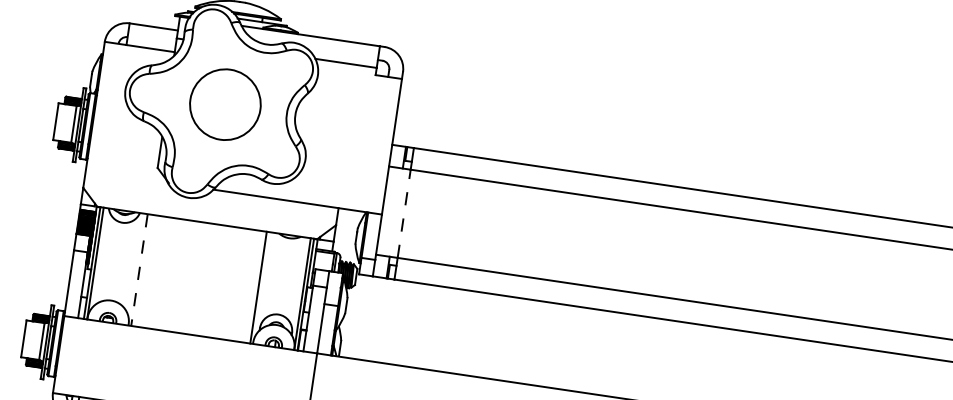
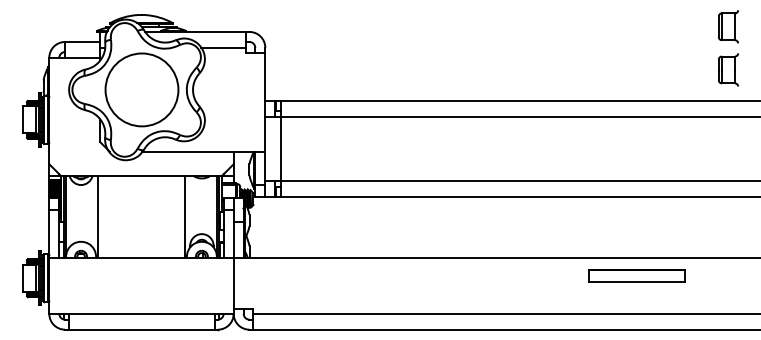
circle: (224, 104) -> (141, 89), size x1.43
line: (404, 213) -> (281, 148), dashed -> solid
line: (139, 270) -> (98, 217), dashed -> solid

